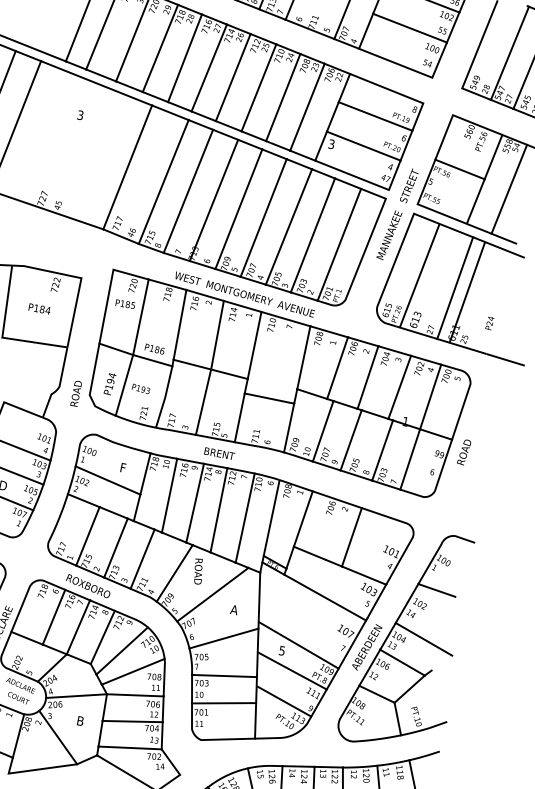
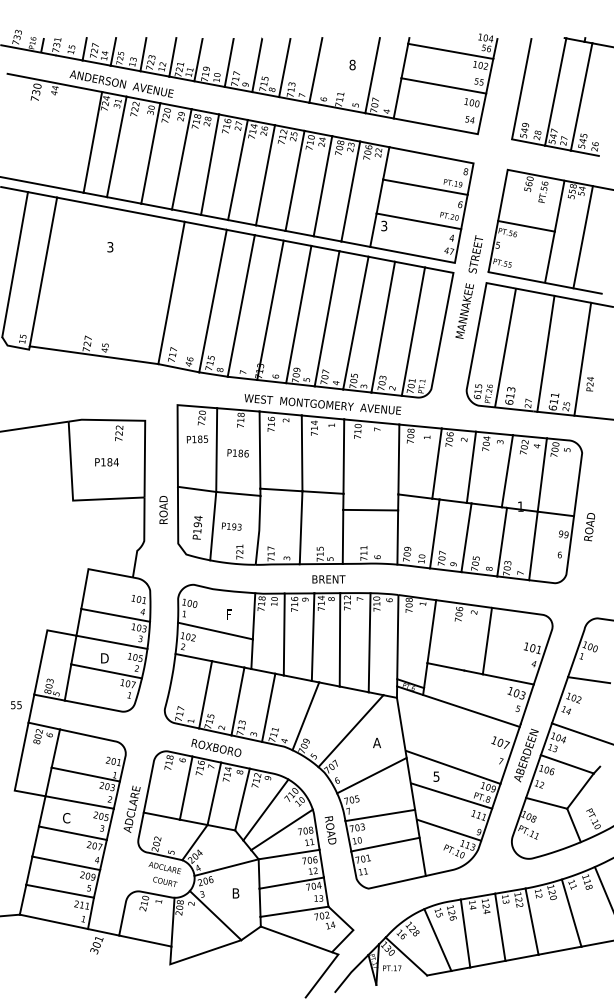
line: (467, 291) -> (582, 358), moved
text: (154, 349) -> (237, 453), moved
text: (76, 393) -> (163, 509), moved
text: (198, 571) -> (330, 830), moved

